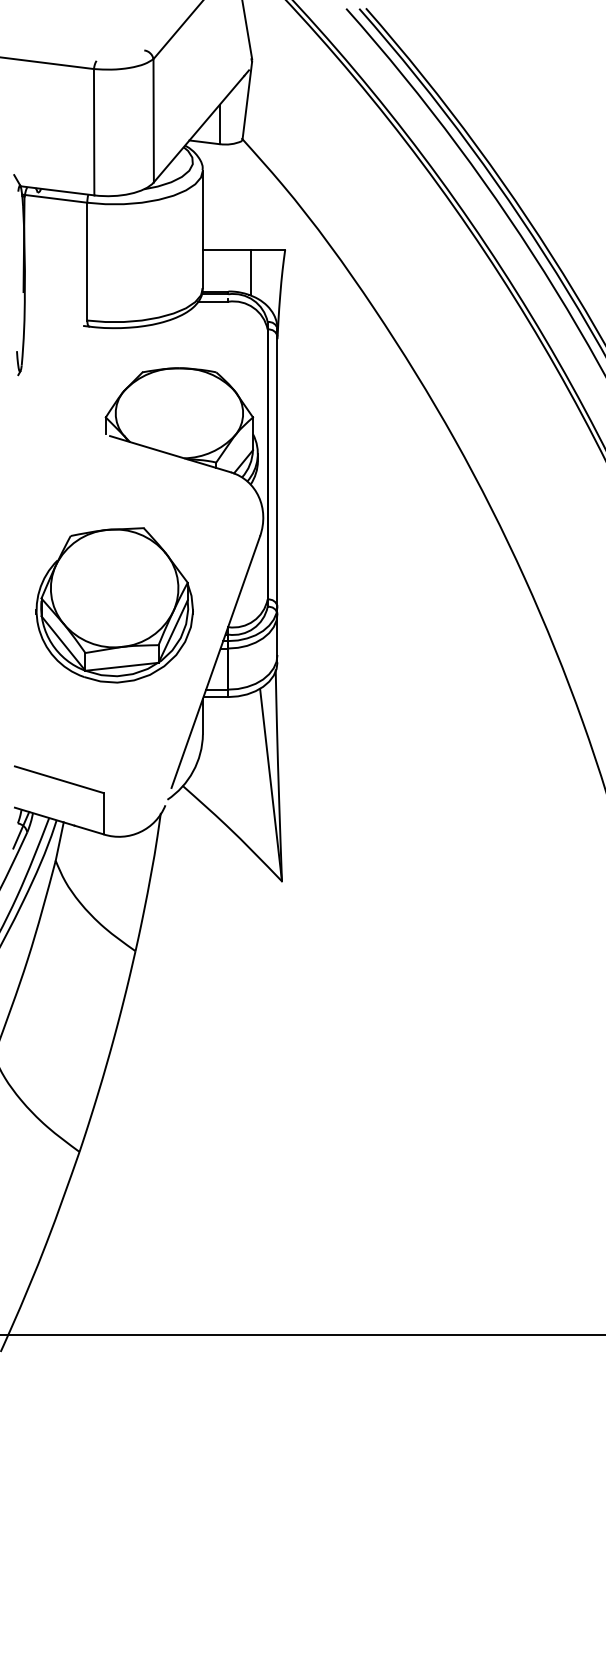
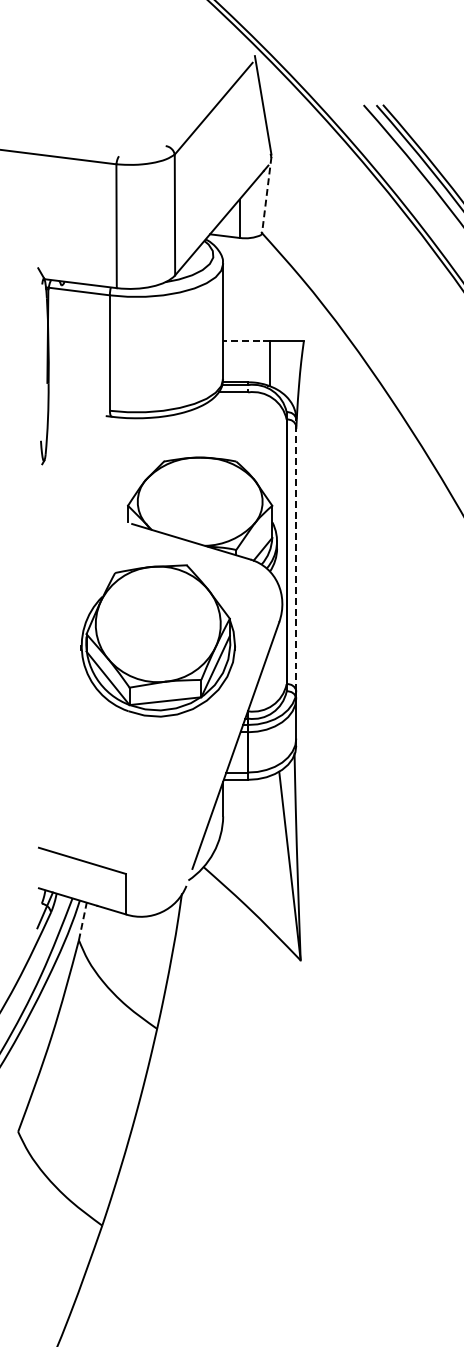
line: (247, 100) -> (266, 195), solid -> dashed
line: (226, 249) -> (246, 341), solid -> dashed
line: (277, 467) -> (296, 554), solid -> dashed
part: (114, 605) -> (158, 641), moved
line: (59, 841) -> (82, 921), solid -> dashed

